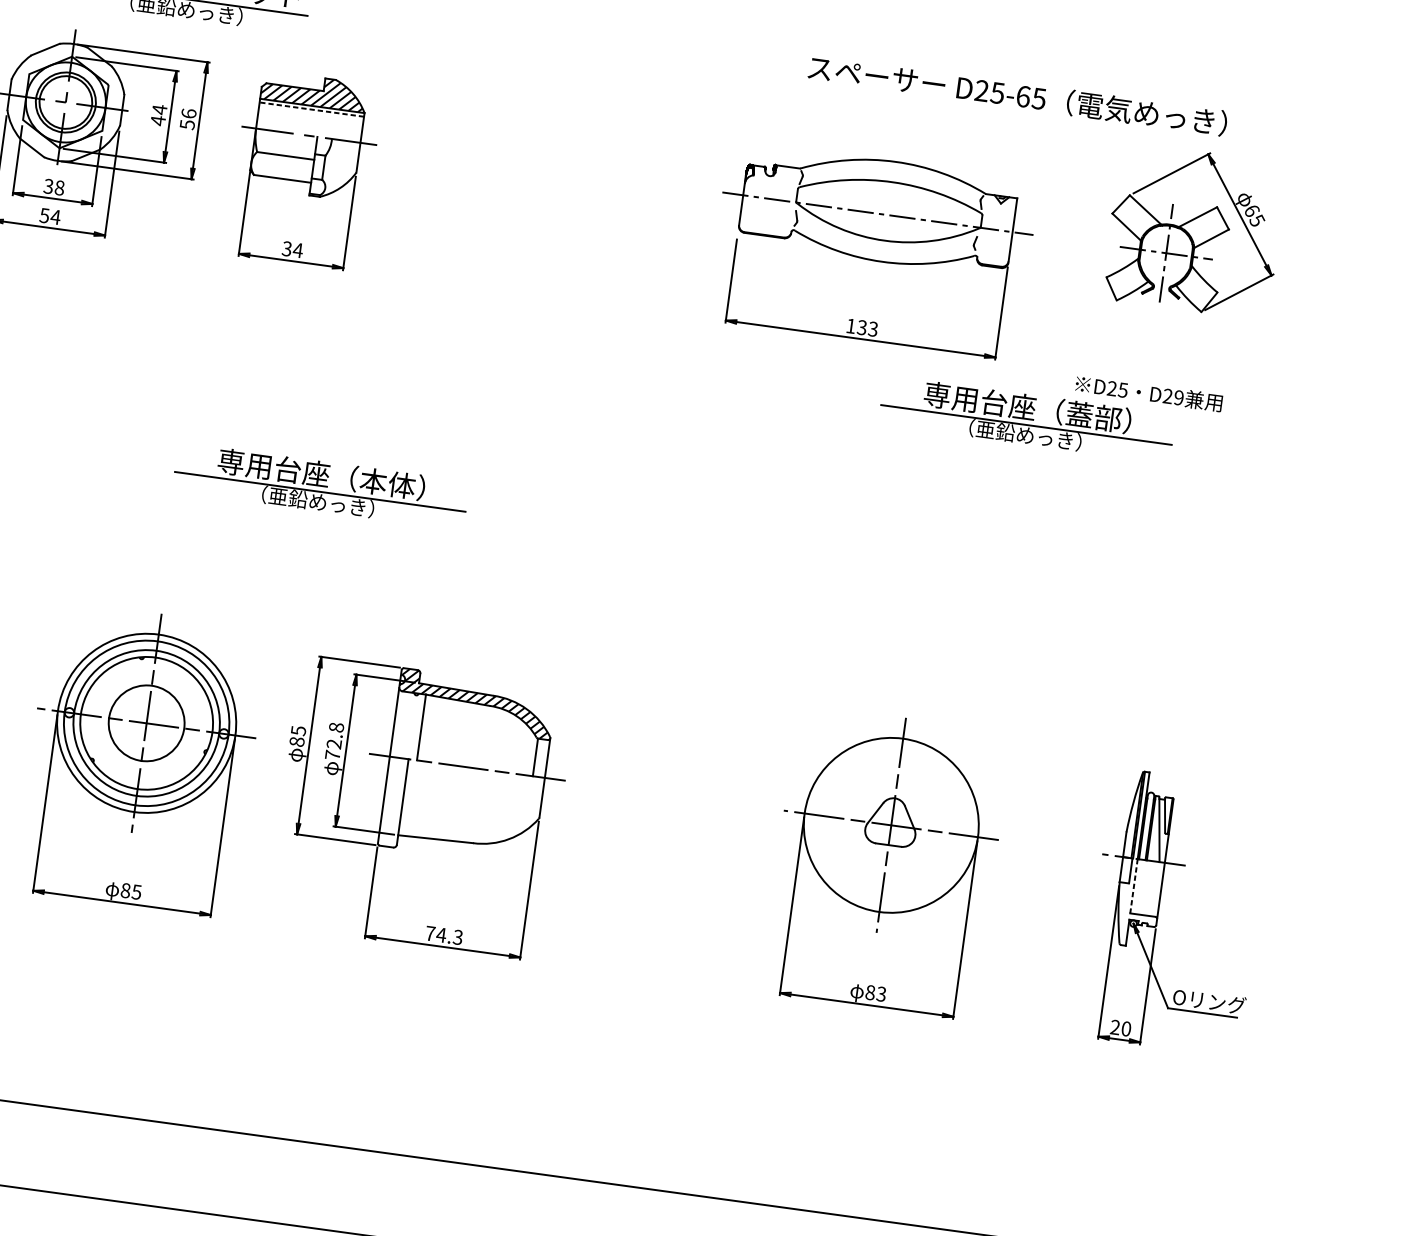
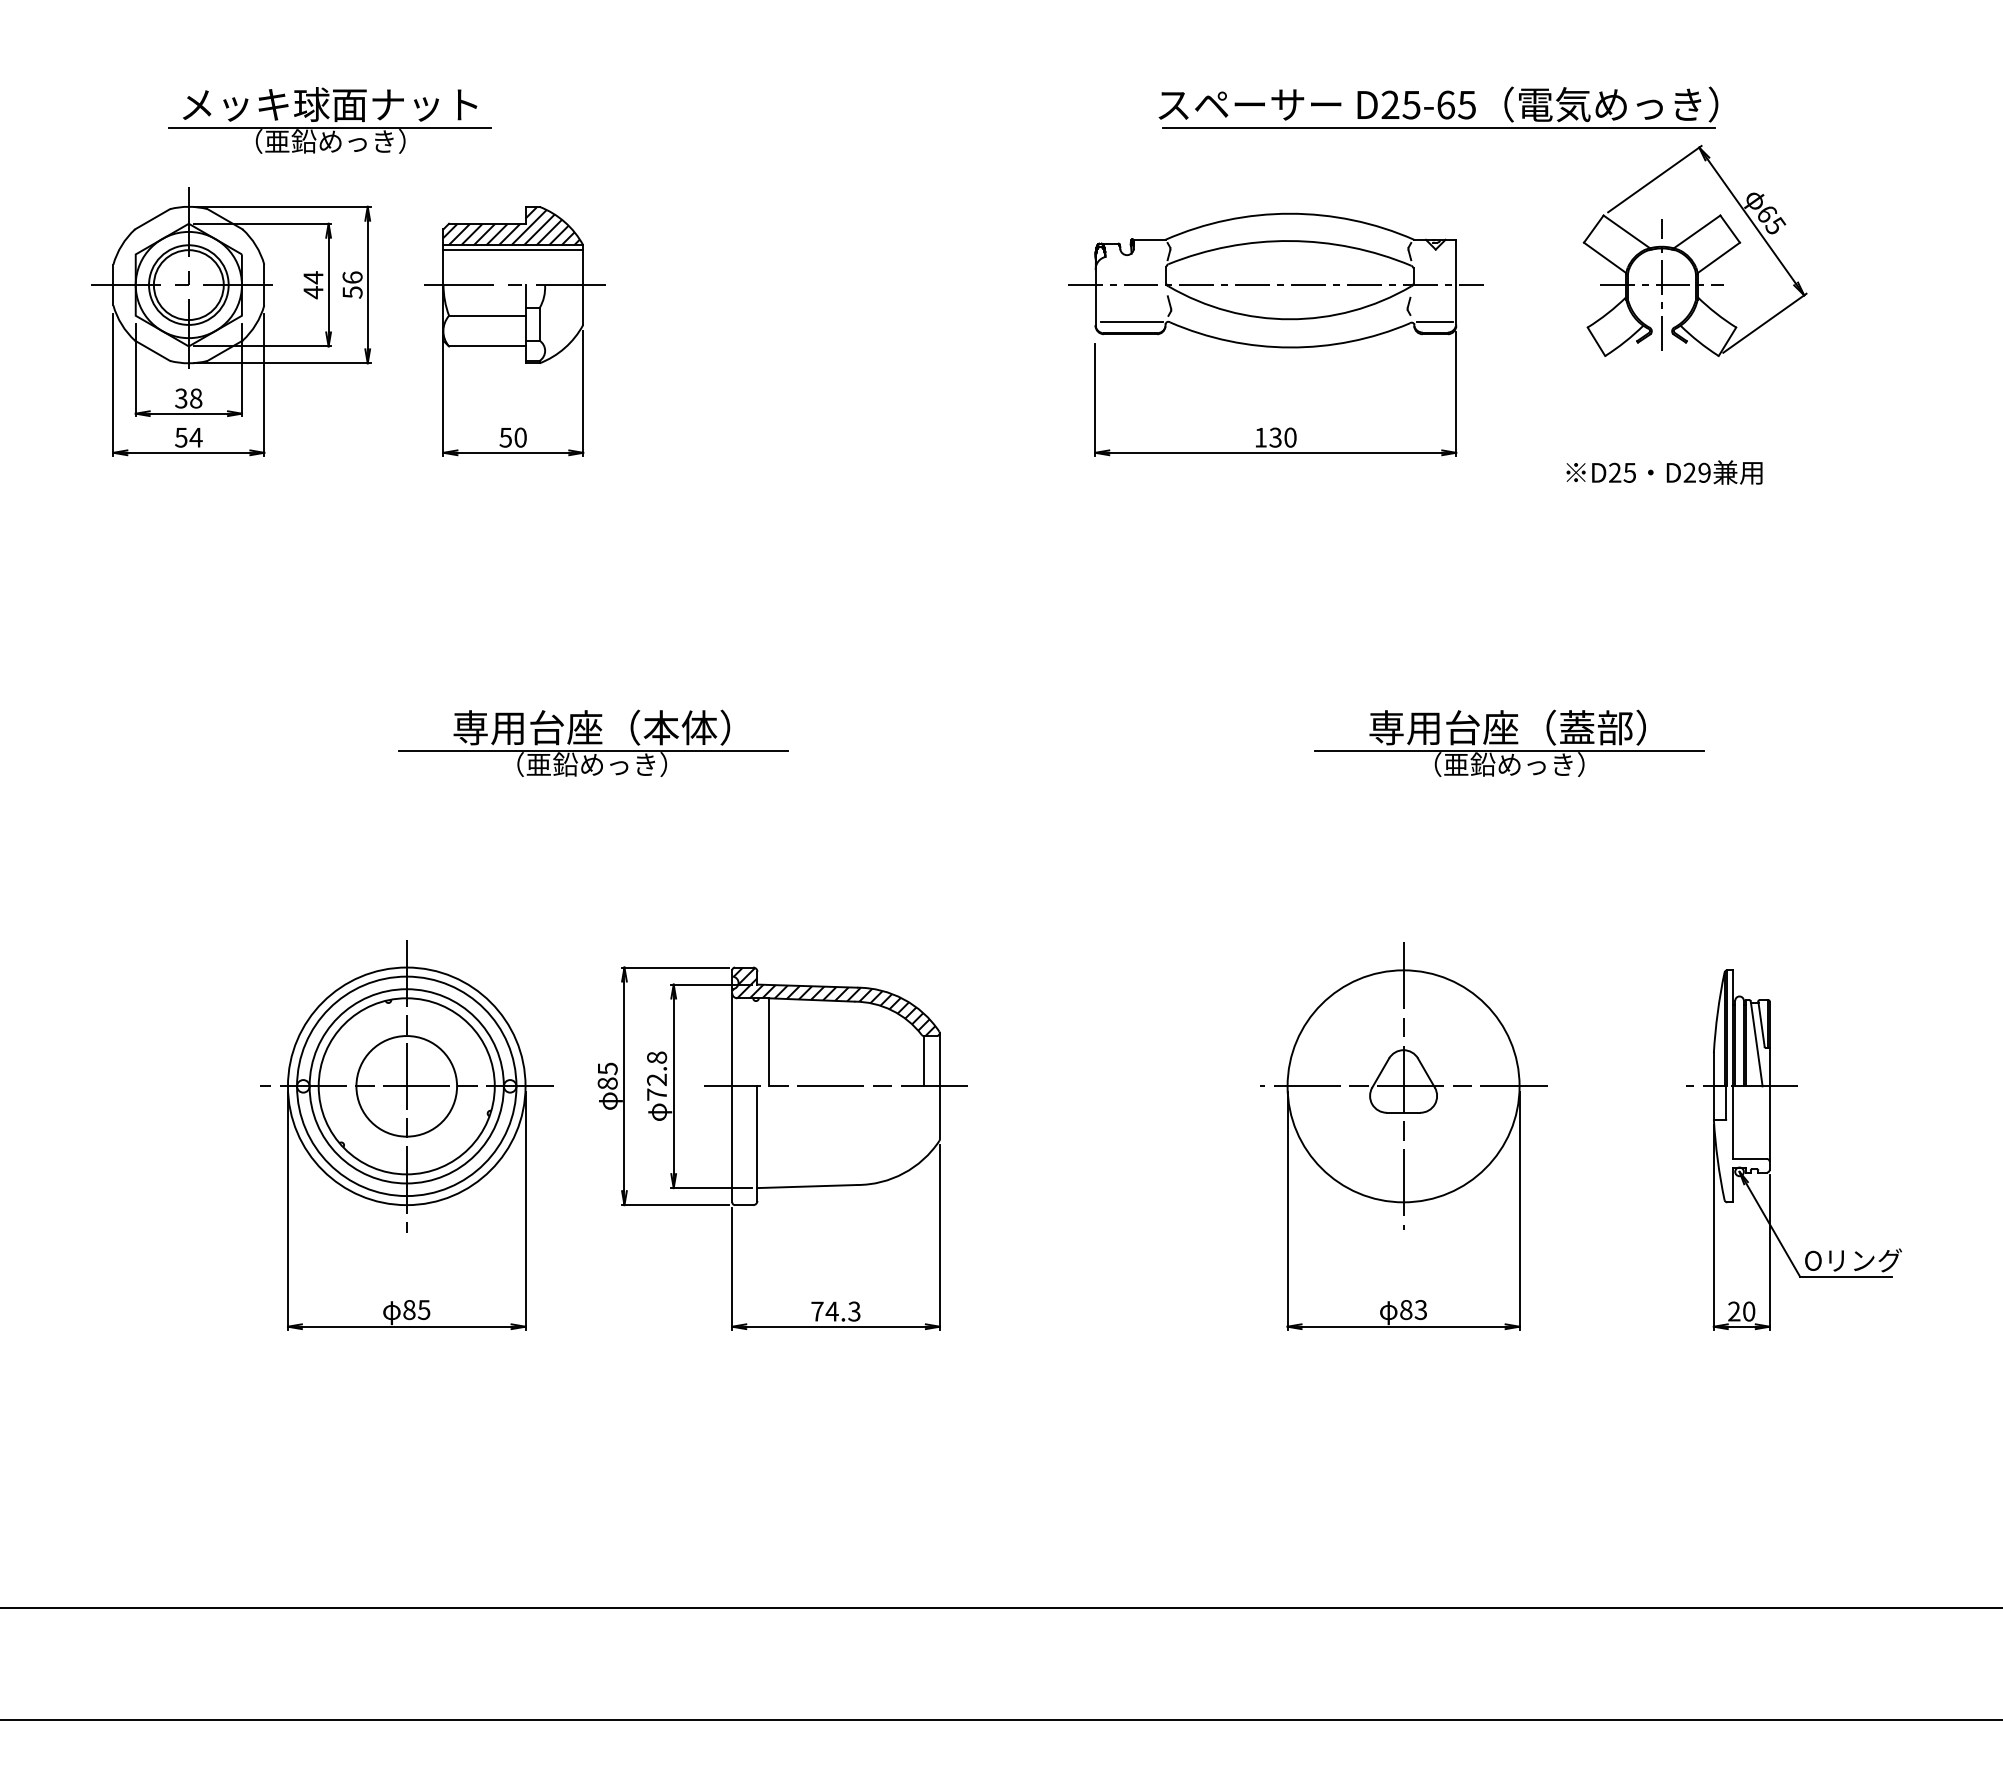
line: (311, 109) -> (513, 250), dashed -> solid
line: (1015, 112) -> (1438, 127), added
line: (766, 226) -> (1131, 322), added
text: (292, 249) -> (513, 437), 34 -> 50
line: (993, 258) -> (1435, 322), added
text: (873, 329) -> (1290, 437), 133 -> 130
part: (1027, 418) -> (1509, 742), moved
line: (1133, 886) -> (1733, 1123), dashed -> solid

